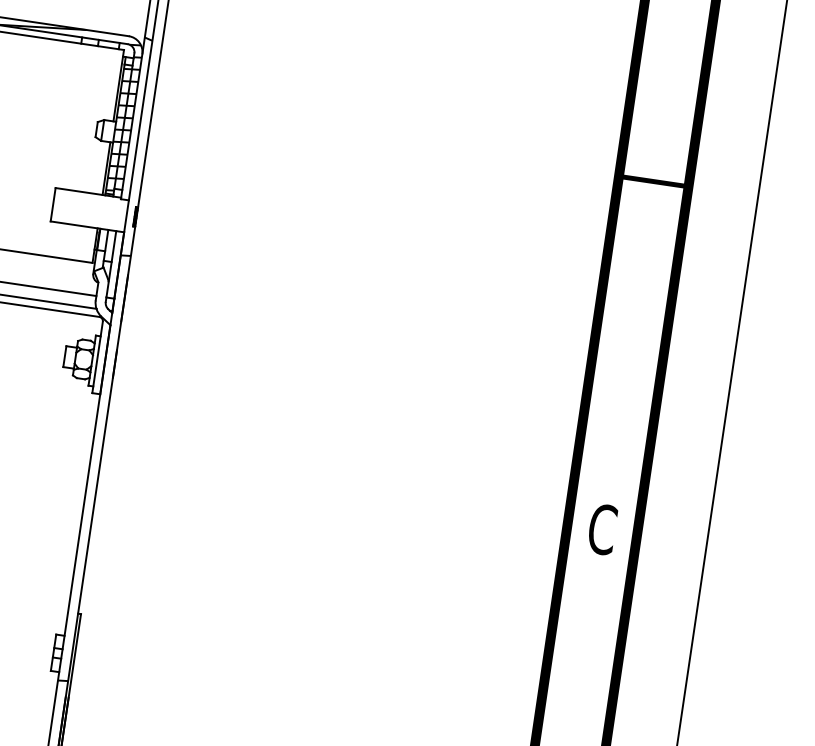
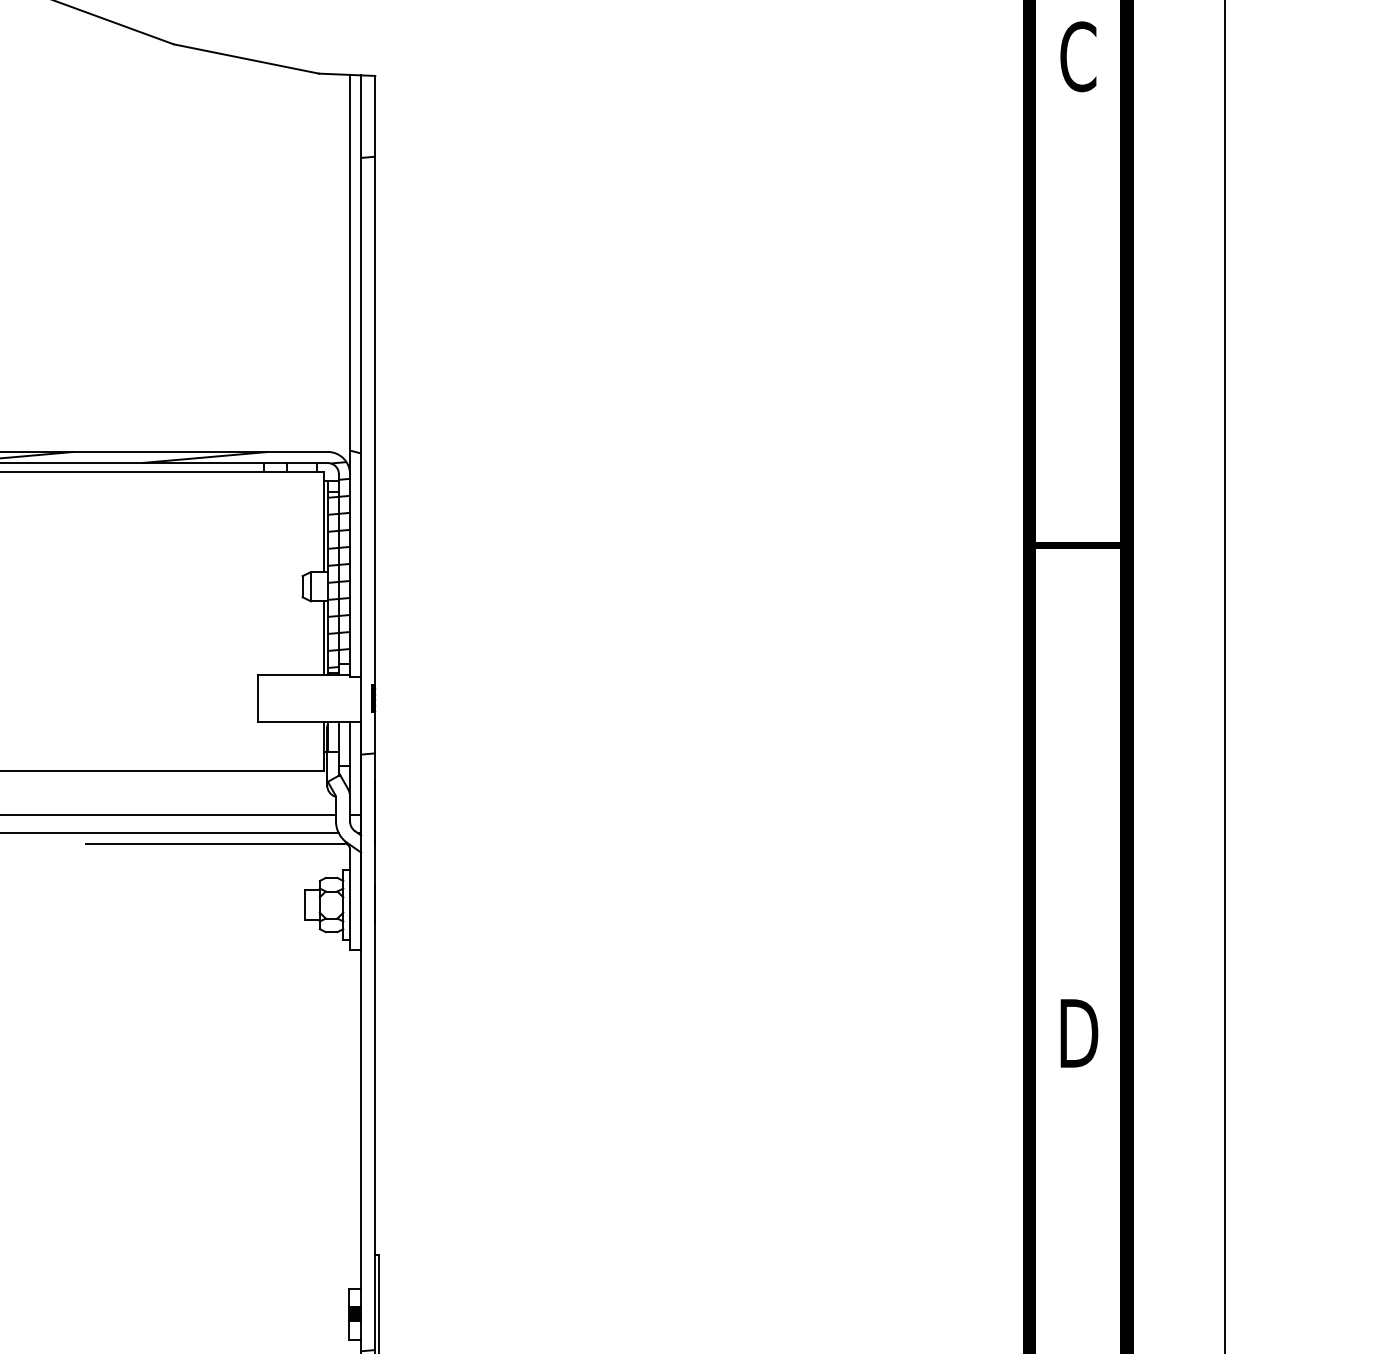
text: (603, 529) -> (1079, 1033), C -> D
hatch: (57, 652) -> (355, 1313), added

